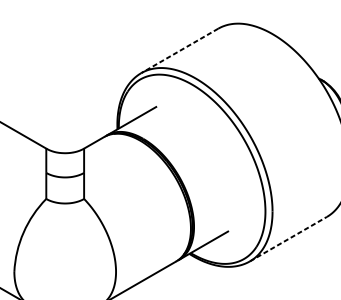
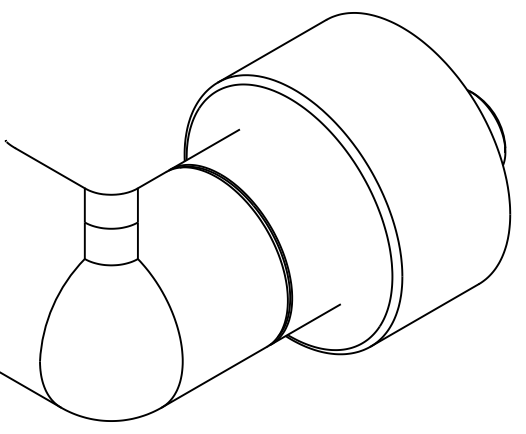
line: (179, 51) -> (271, 51), dashed -> solid
line: (289, 239) -> (425, 315), dashed -> solid

